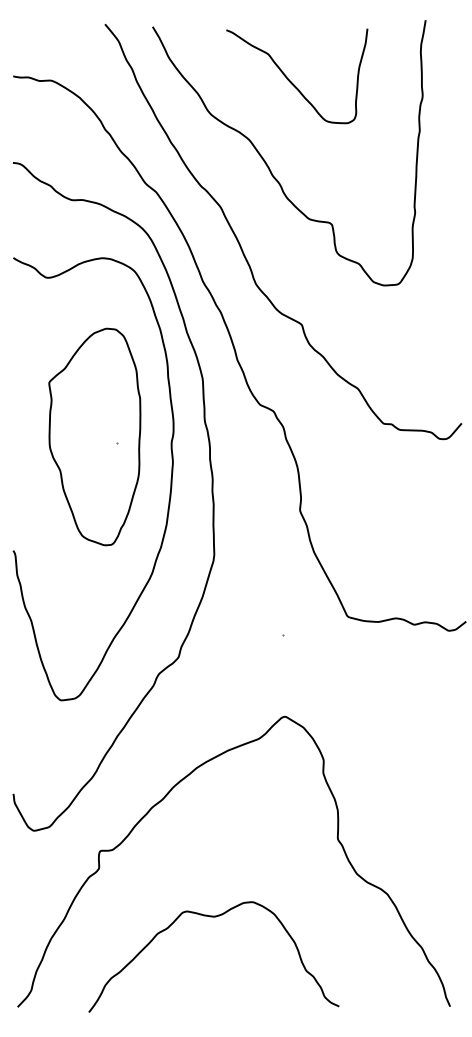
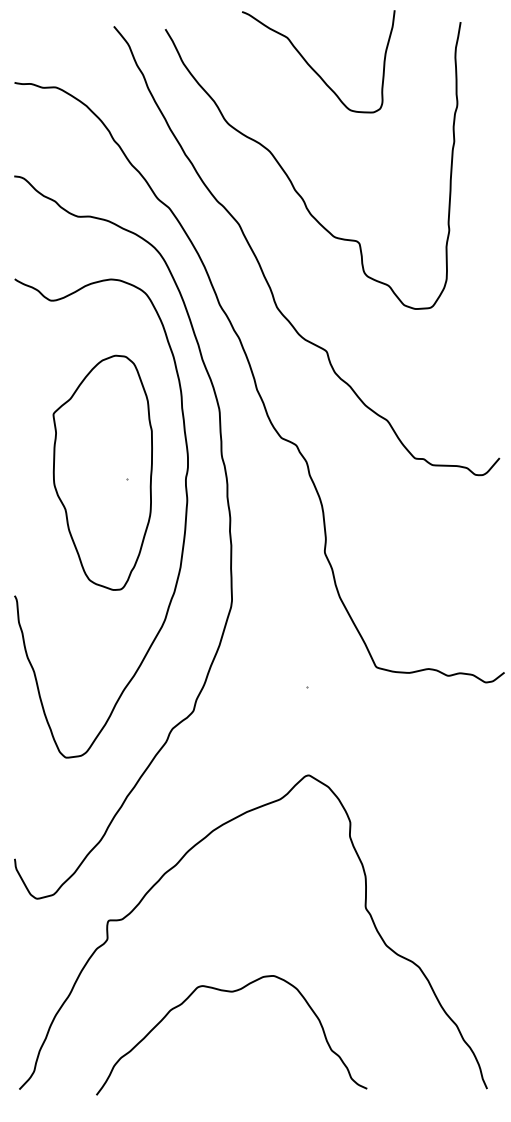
curve: (291, 81) -> (312, 67), moved

